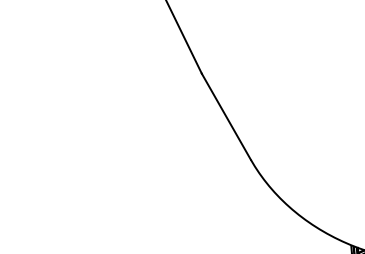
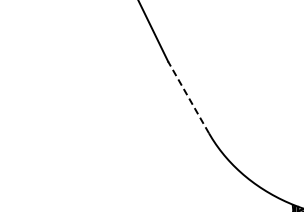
line: (226, 116) -> (188, 97), solid -> dashed

